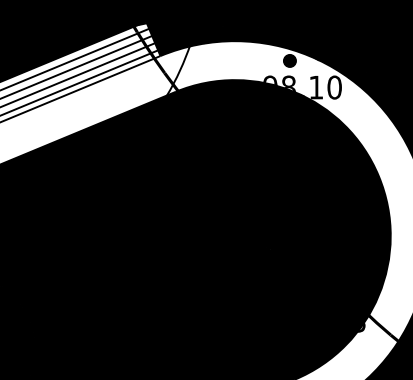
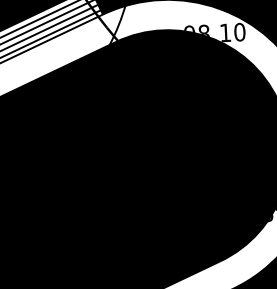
fill: (289, 60) -> (203, 12), removed

